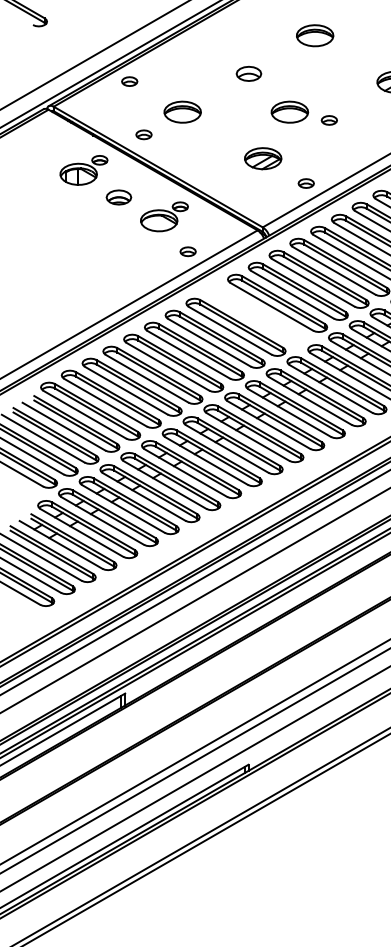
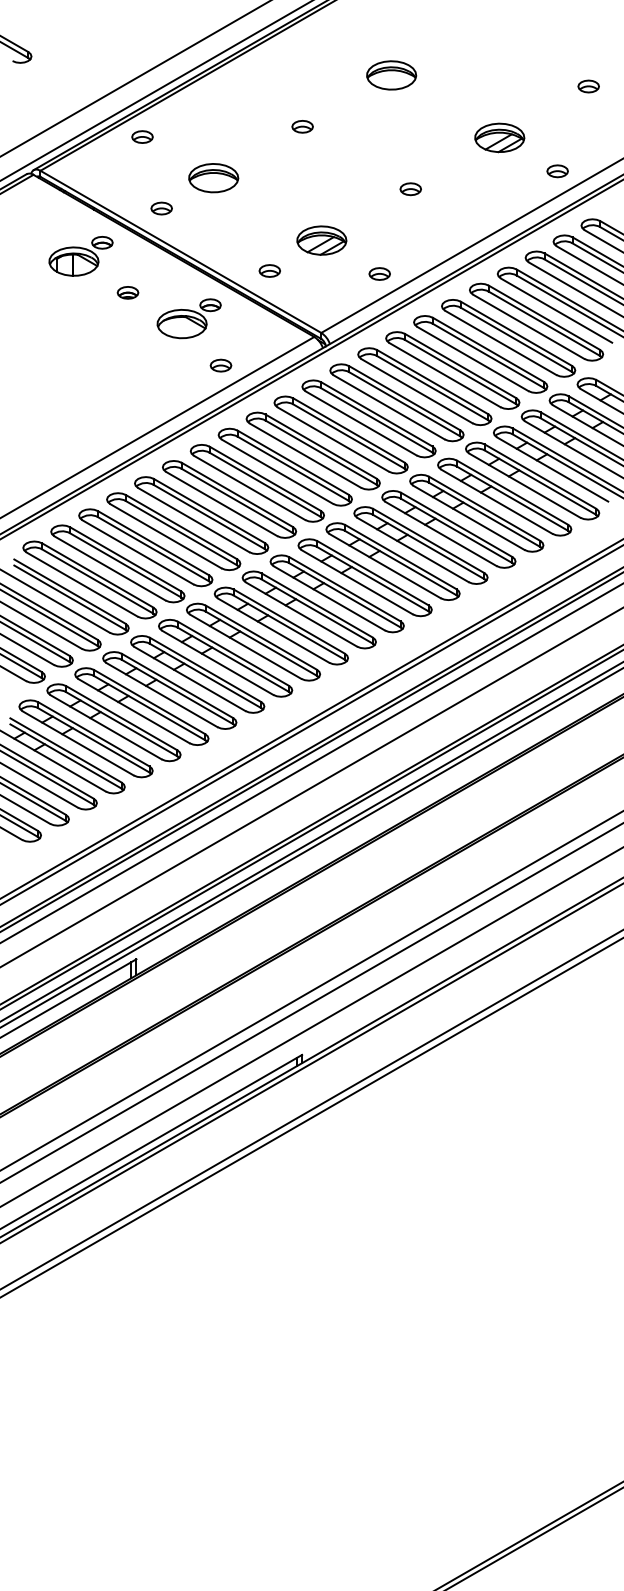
part: (248, 73) -> (302, 126), size x0.62
part: (289, 112) -> (357, 178), removed
part: (224, 180) -> (269, 270), added
part: (118, 197) -> (127, 292), size x0.62
part: (256, 314) -> (312, 450), added

